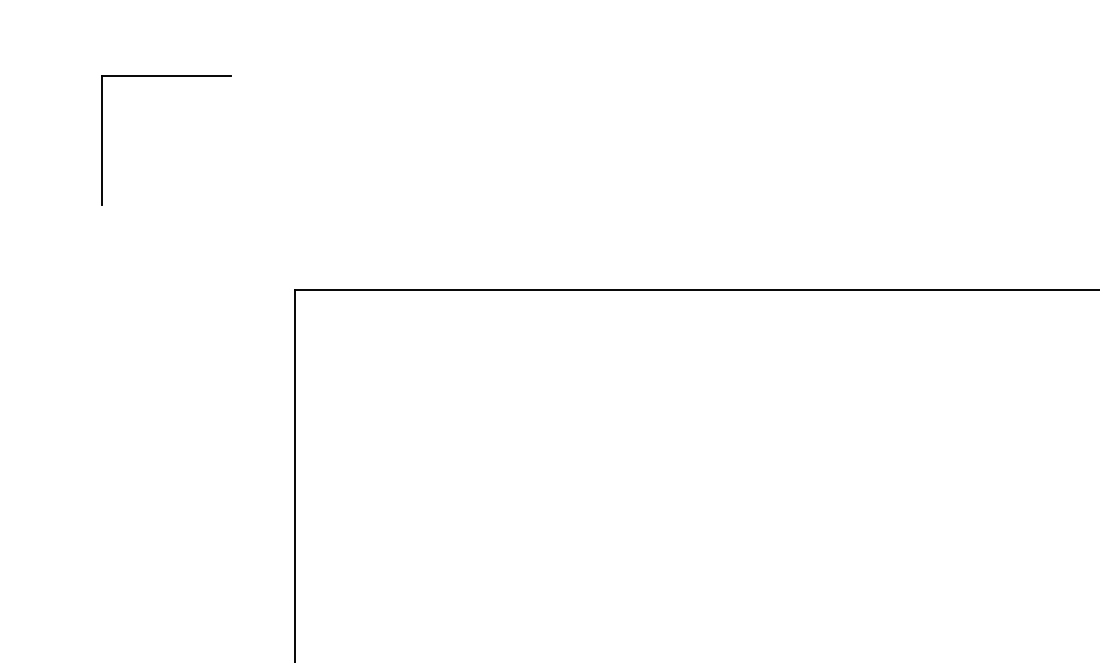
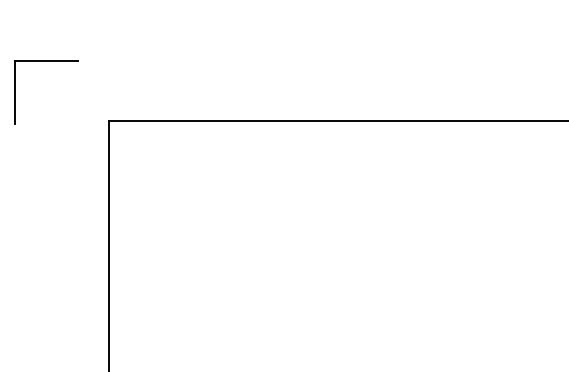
part: (167, 76) -> (46, 61), moved

